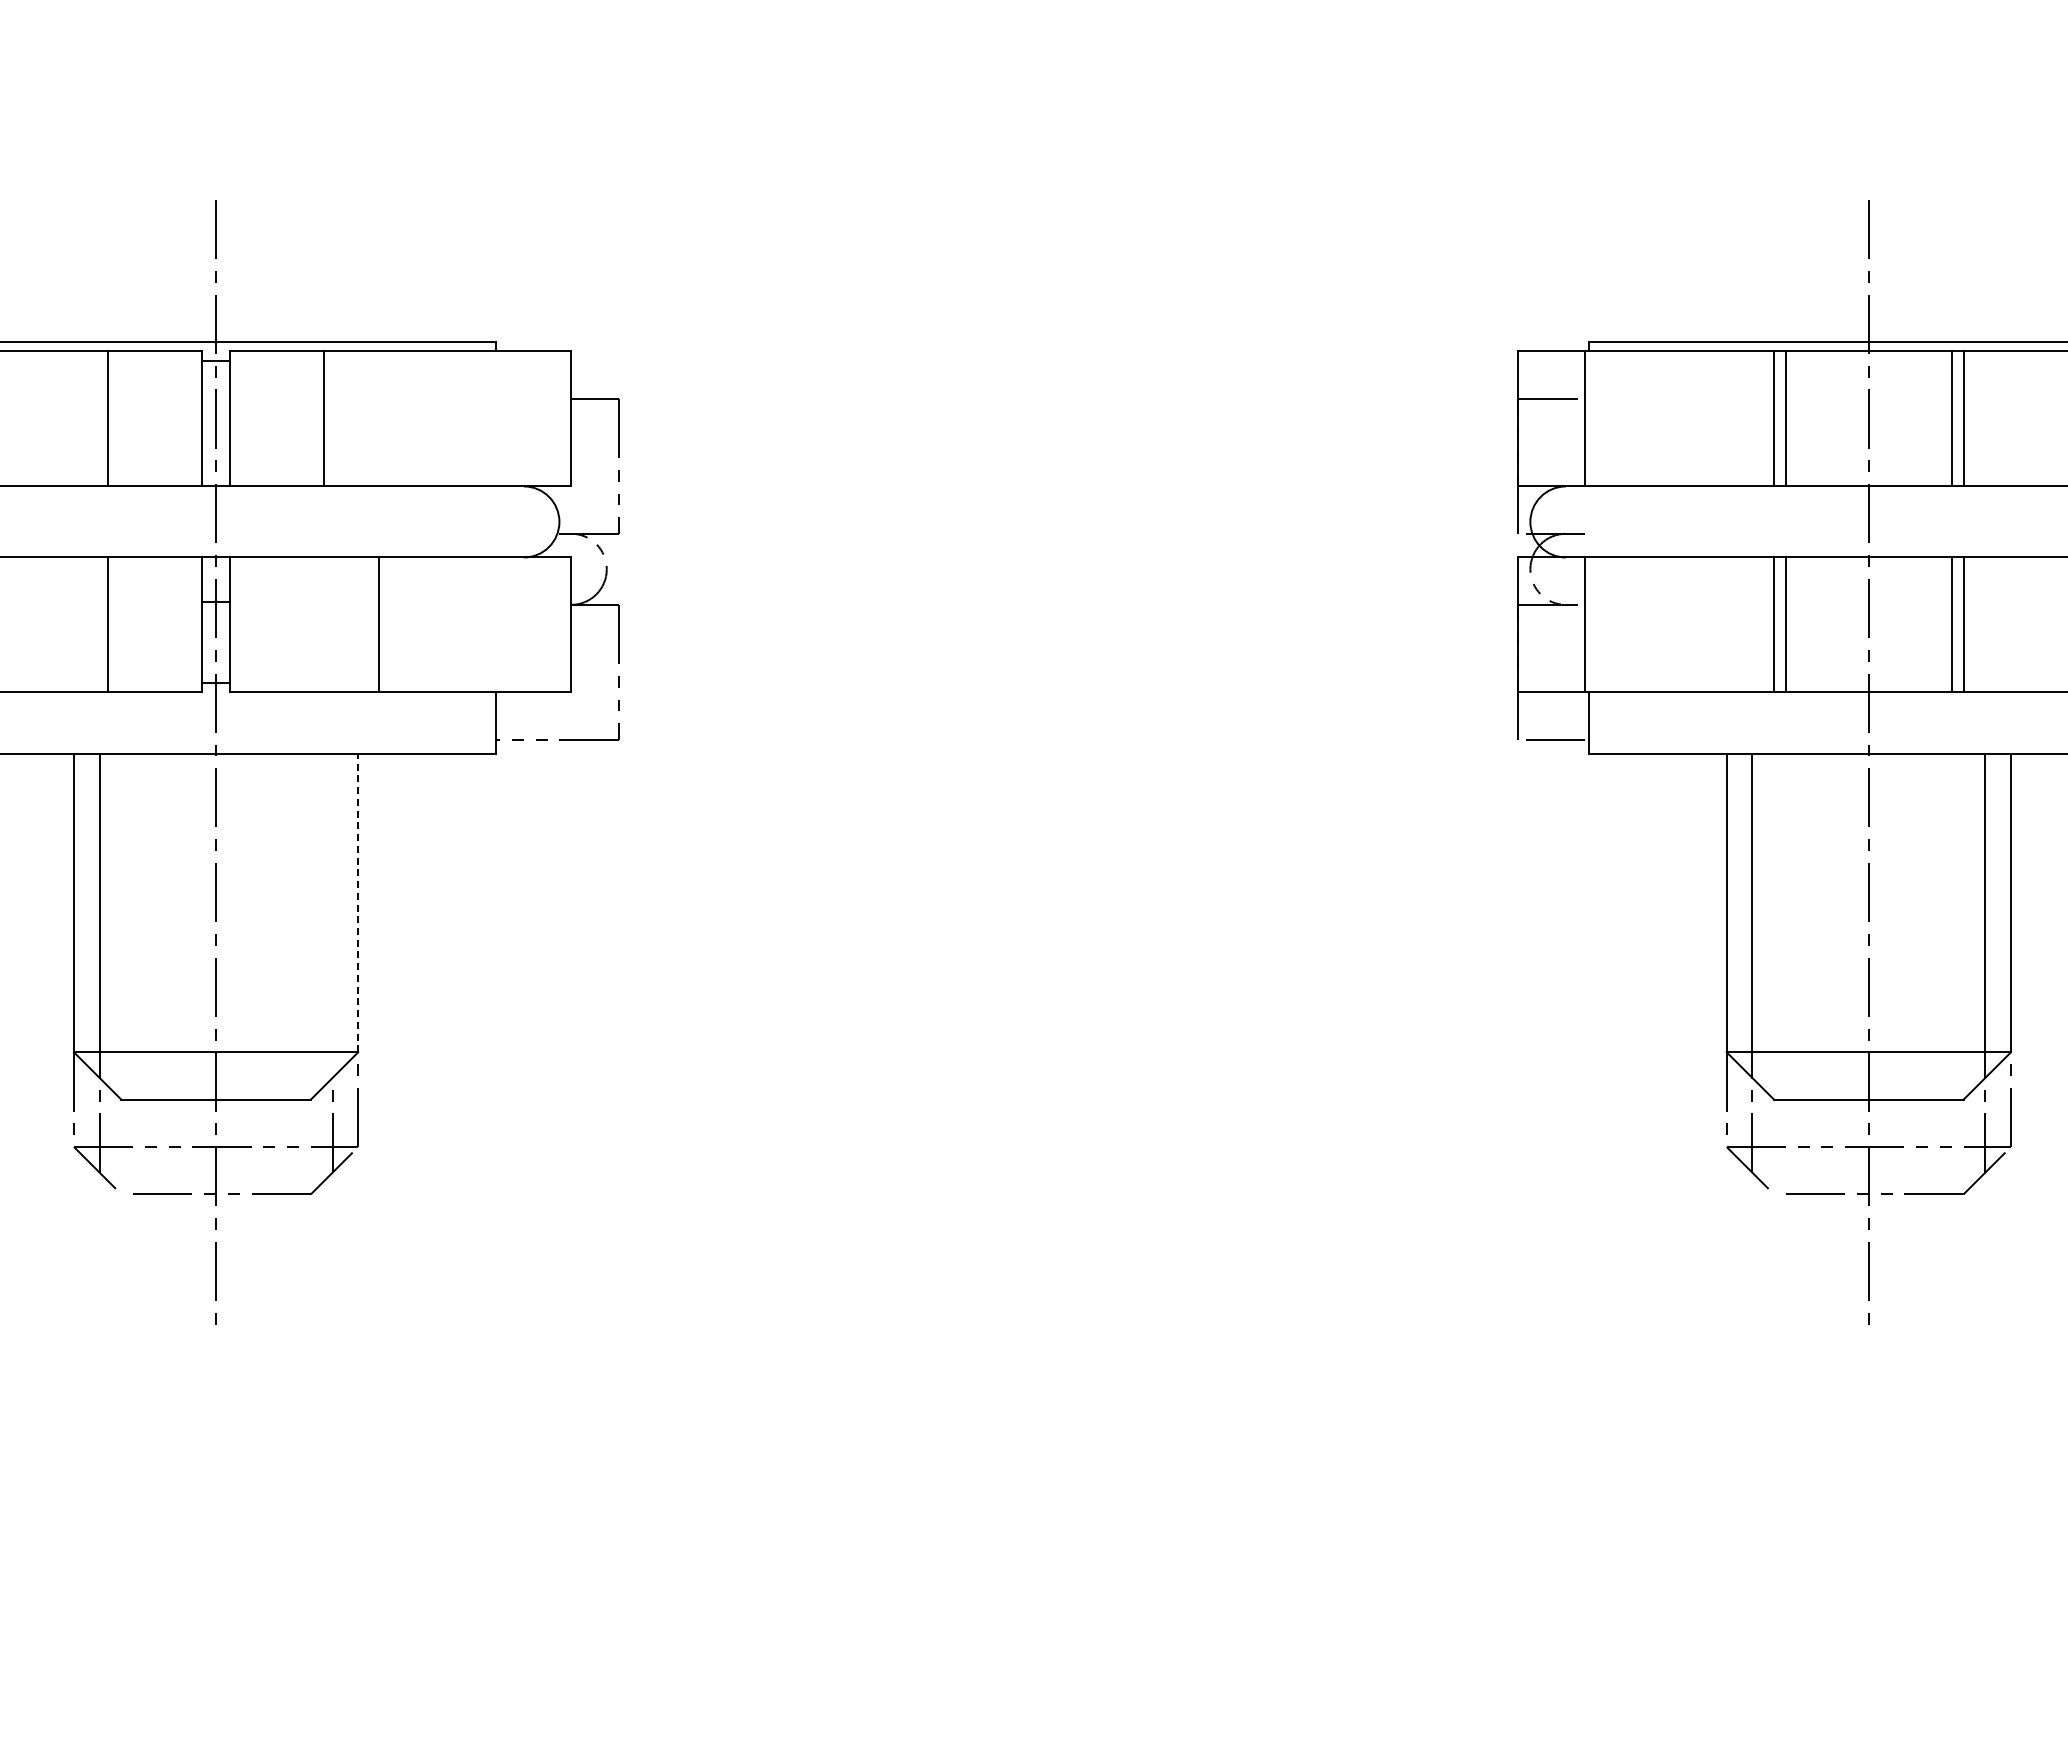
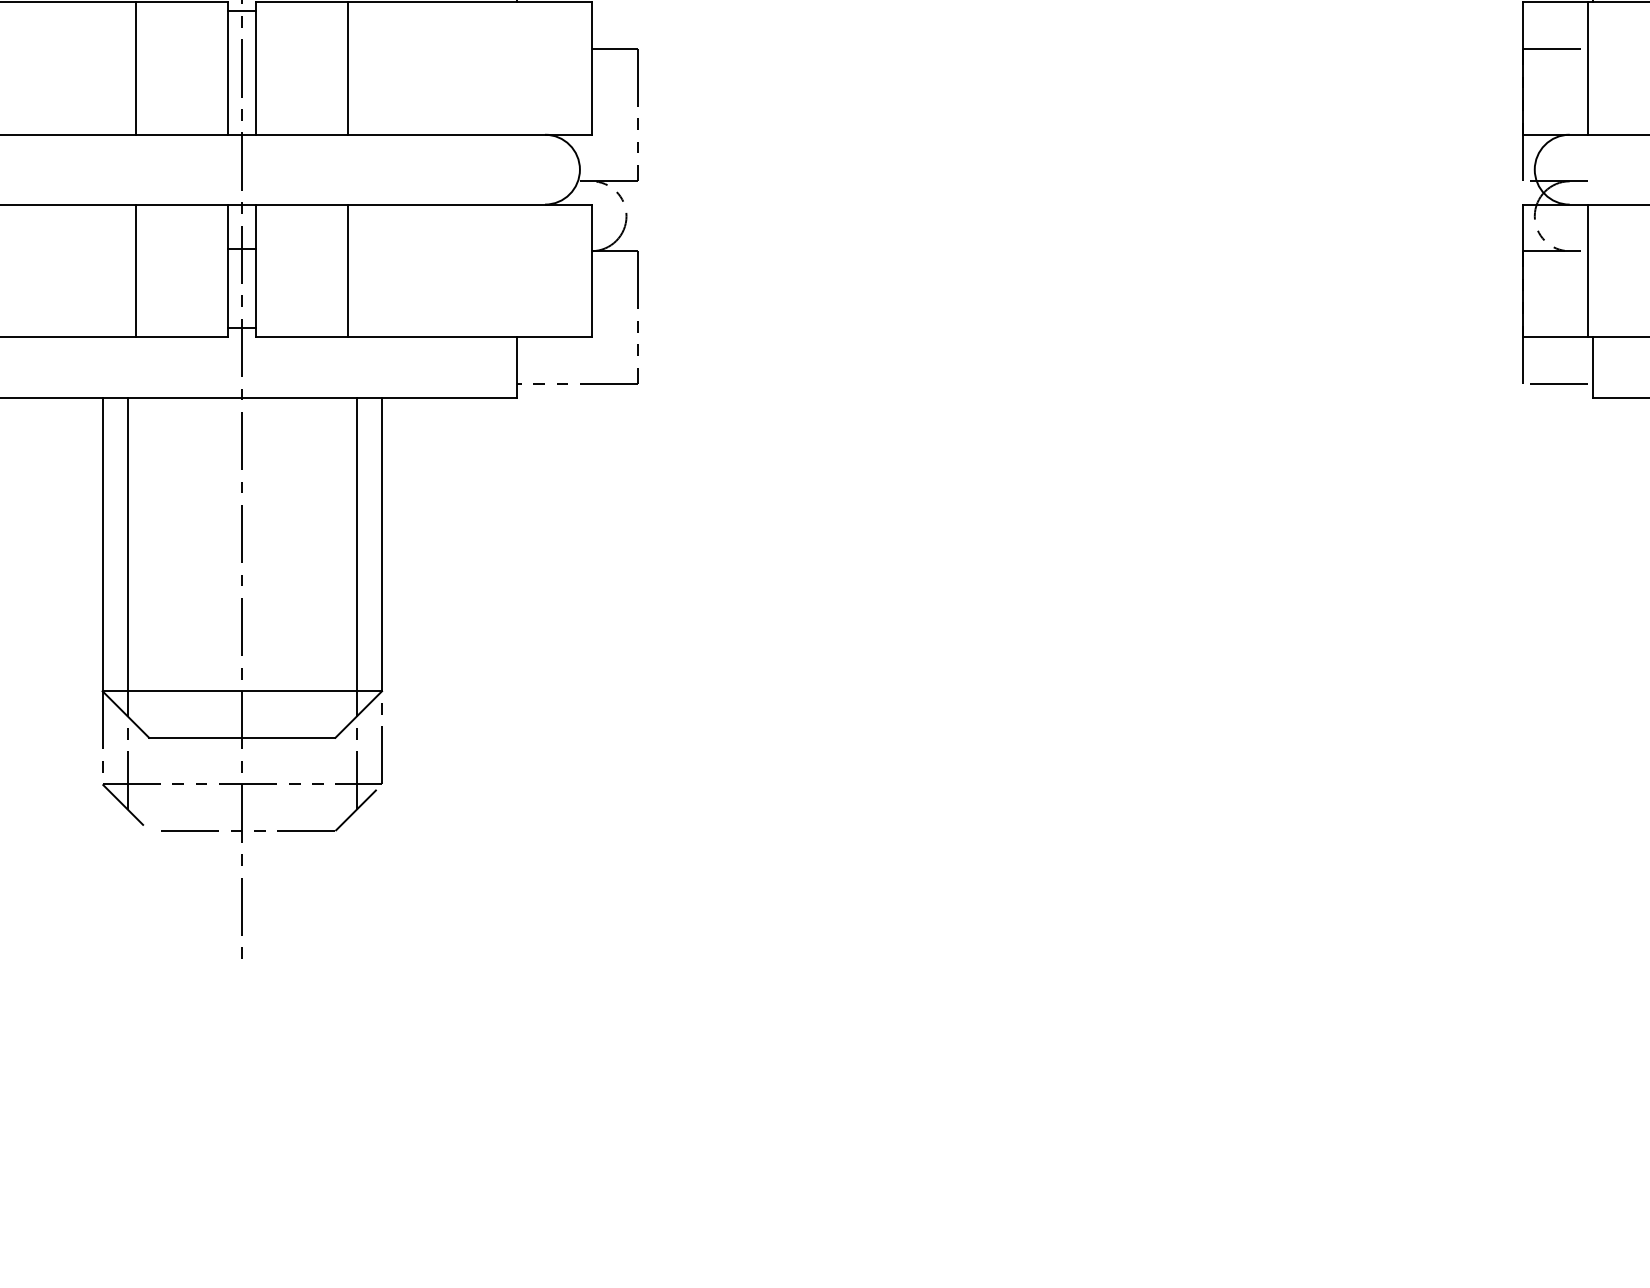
line: (378, 624) -> (347, 270), moved
line: (358, 902) -> (382, 543), dashed -> solid
line: (332, 915) -> (356, 556), added

